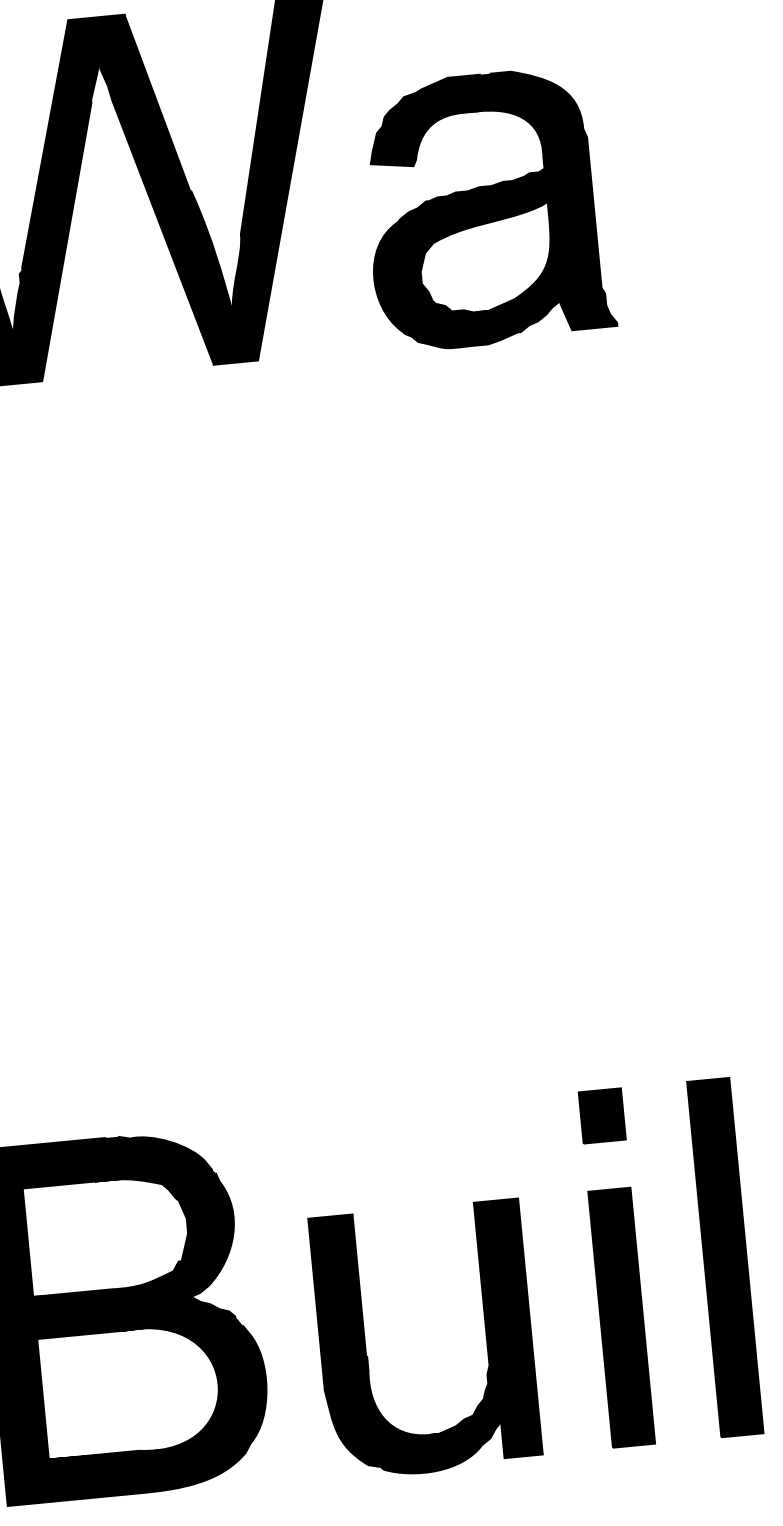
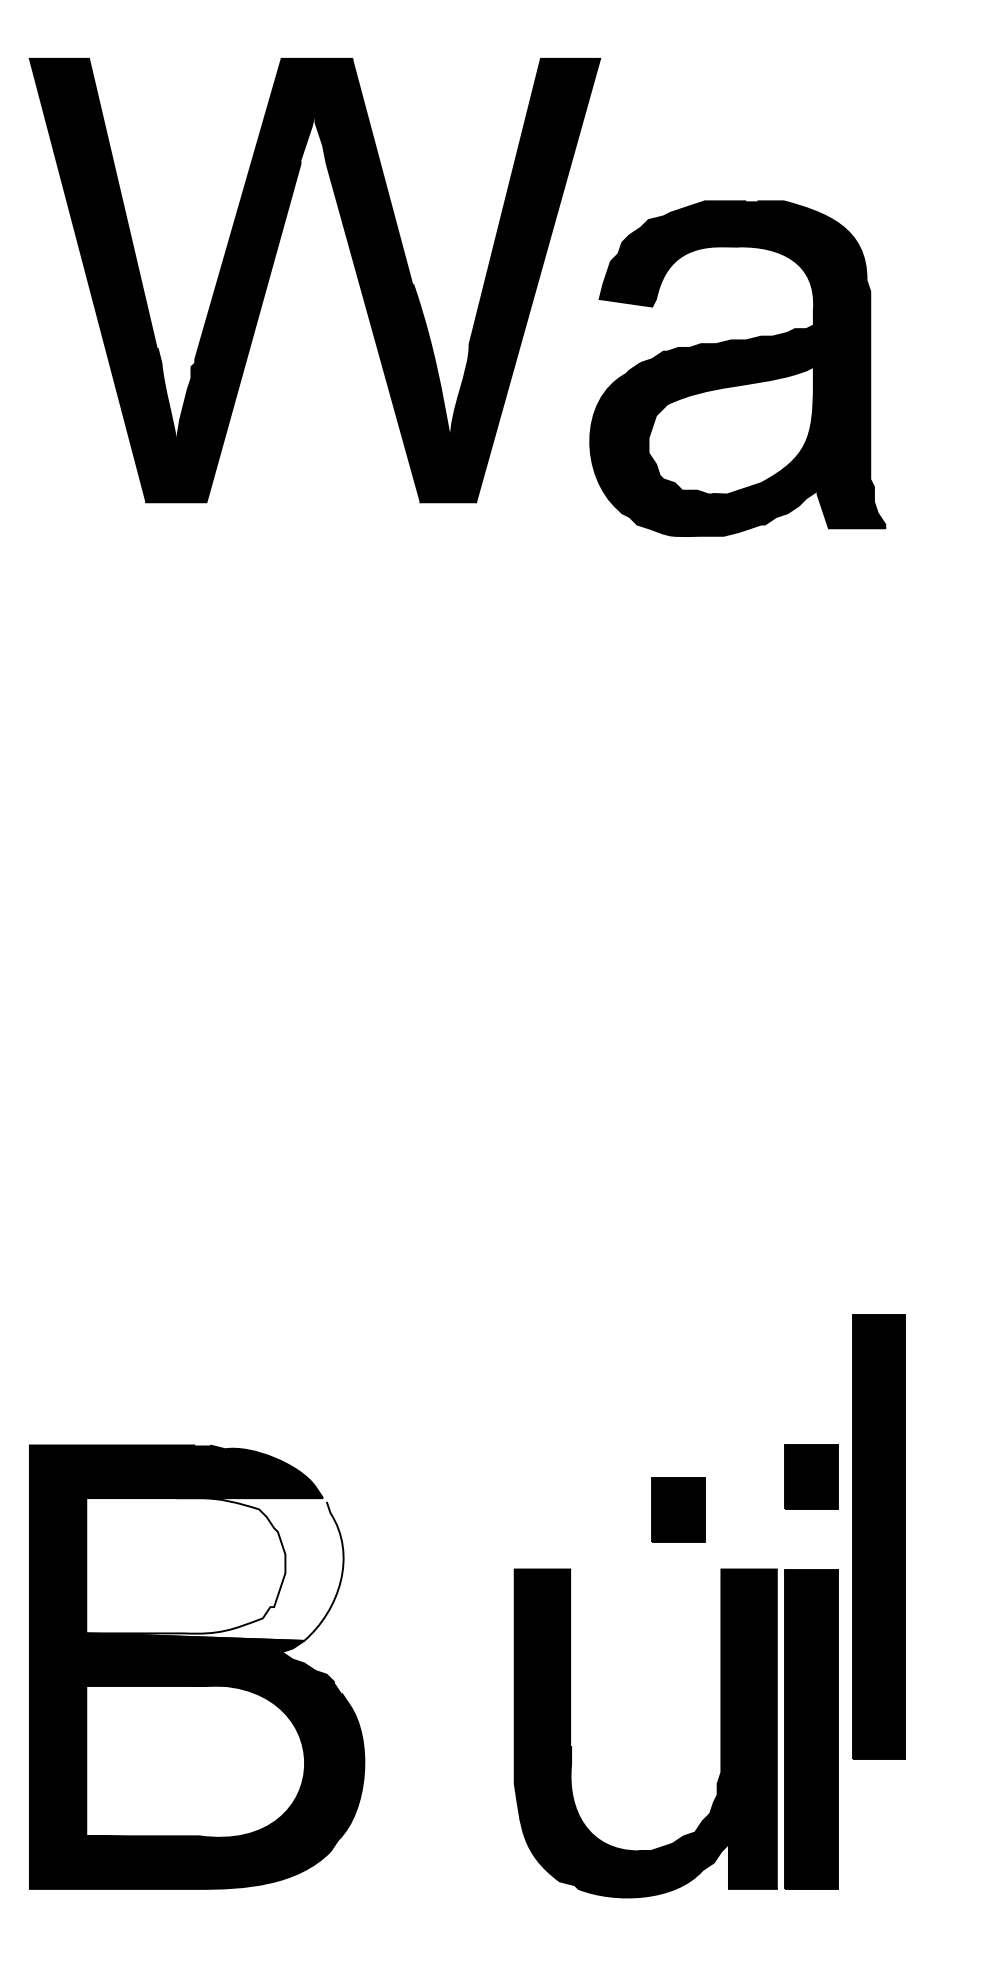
part: (486, 209) -> (737, 368), moved
part: (498, 1151) -> (678, 1509), added
fill: (130, 1235) -> (214, 1569), removed
part: (725, 1257) -> (878, 1536), moved
part: (365, 1345) -> (570, 1733), moved

